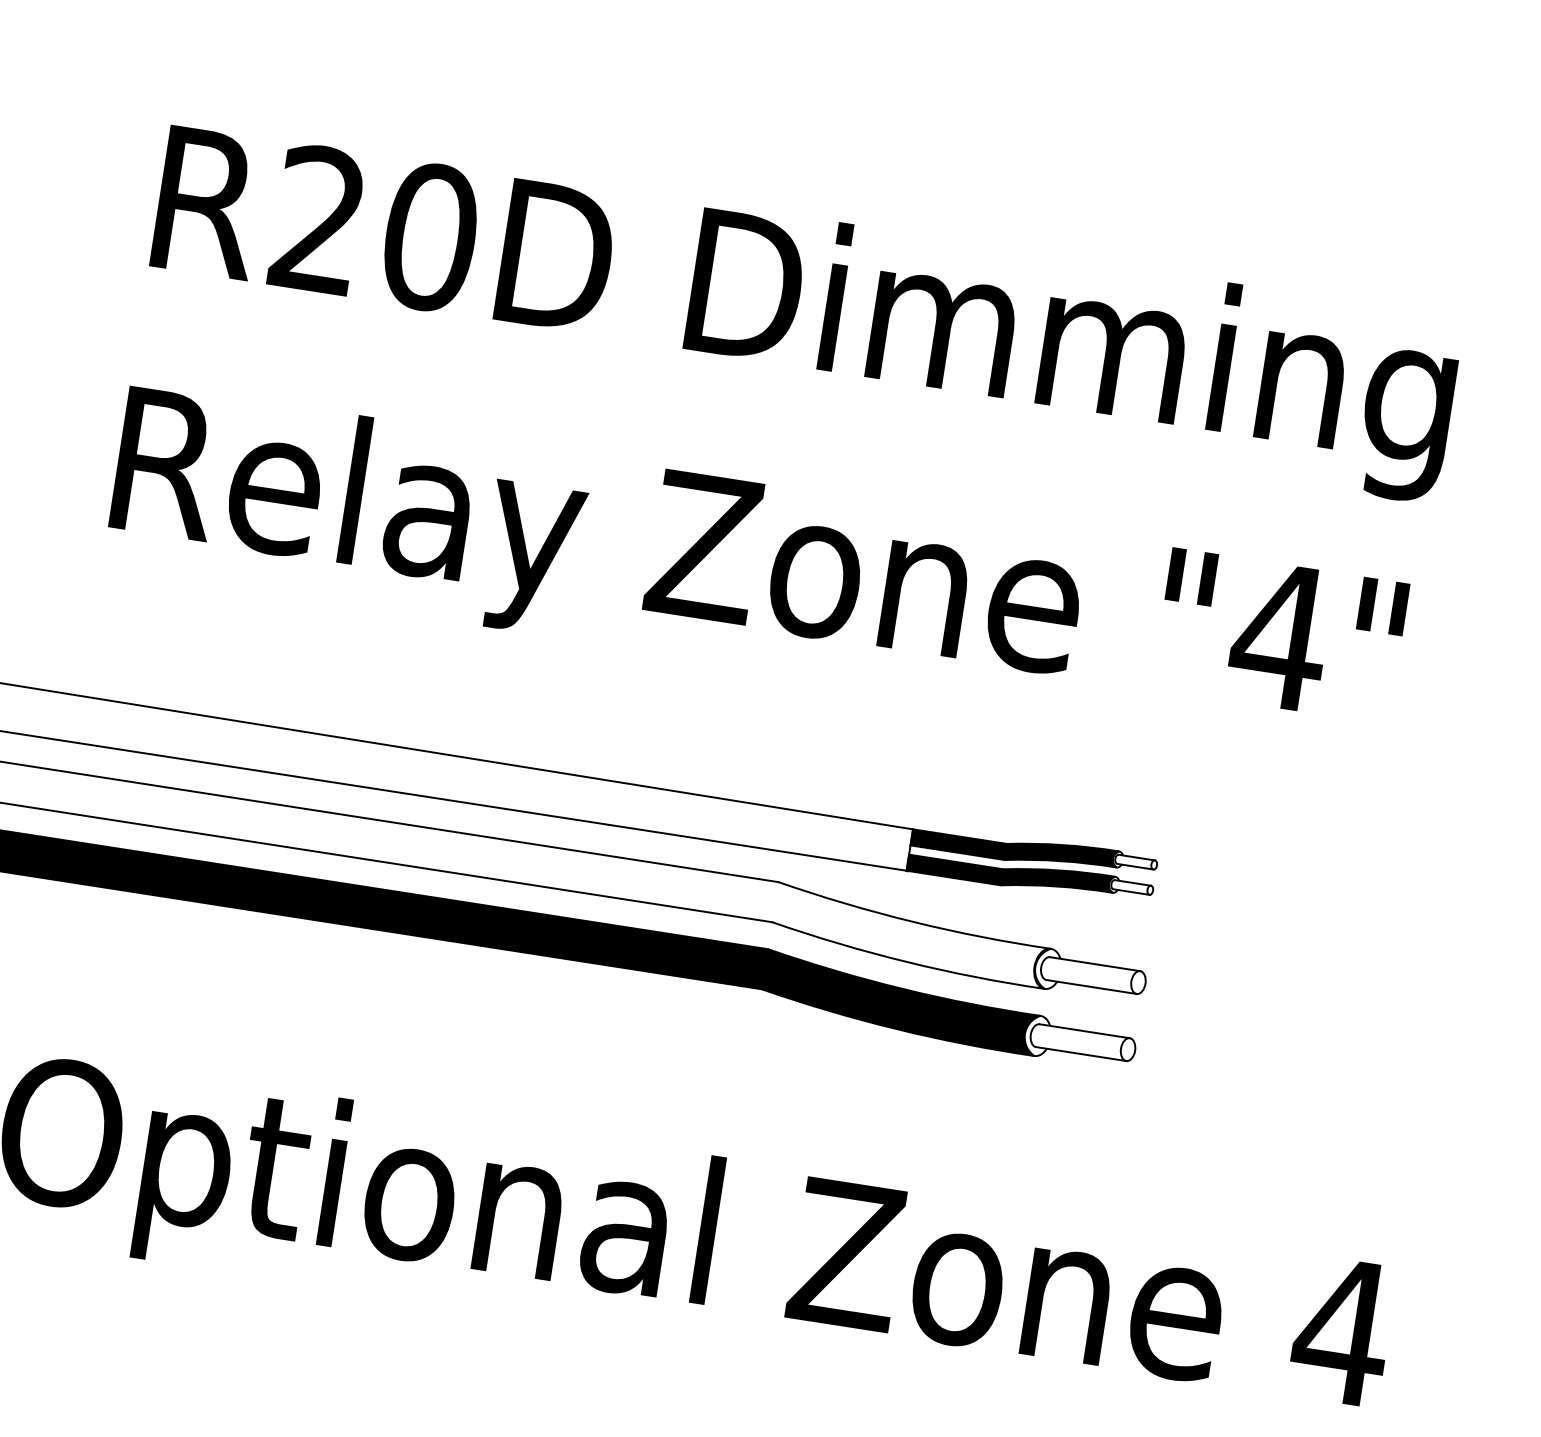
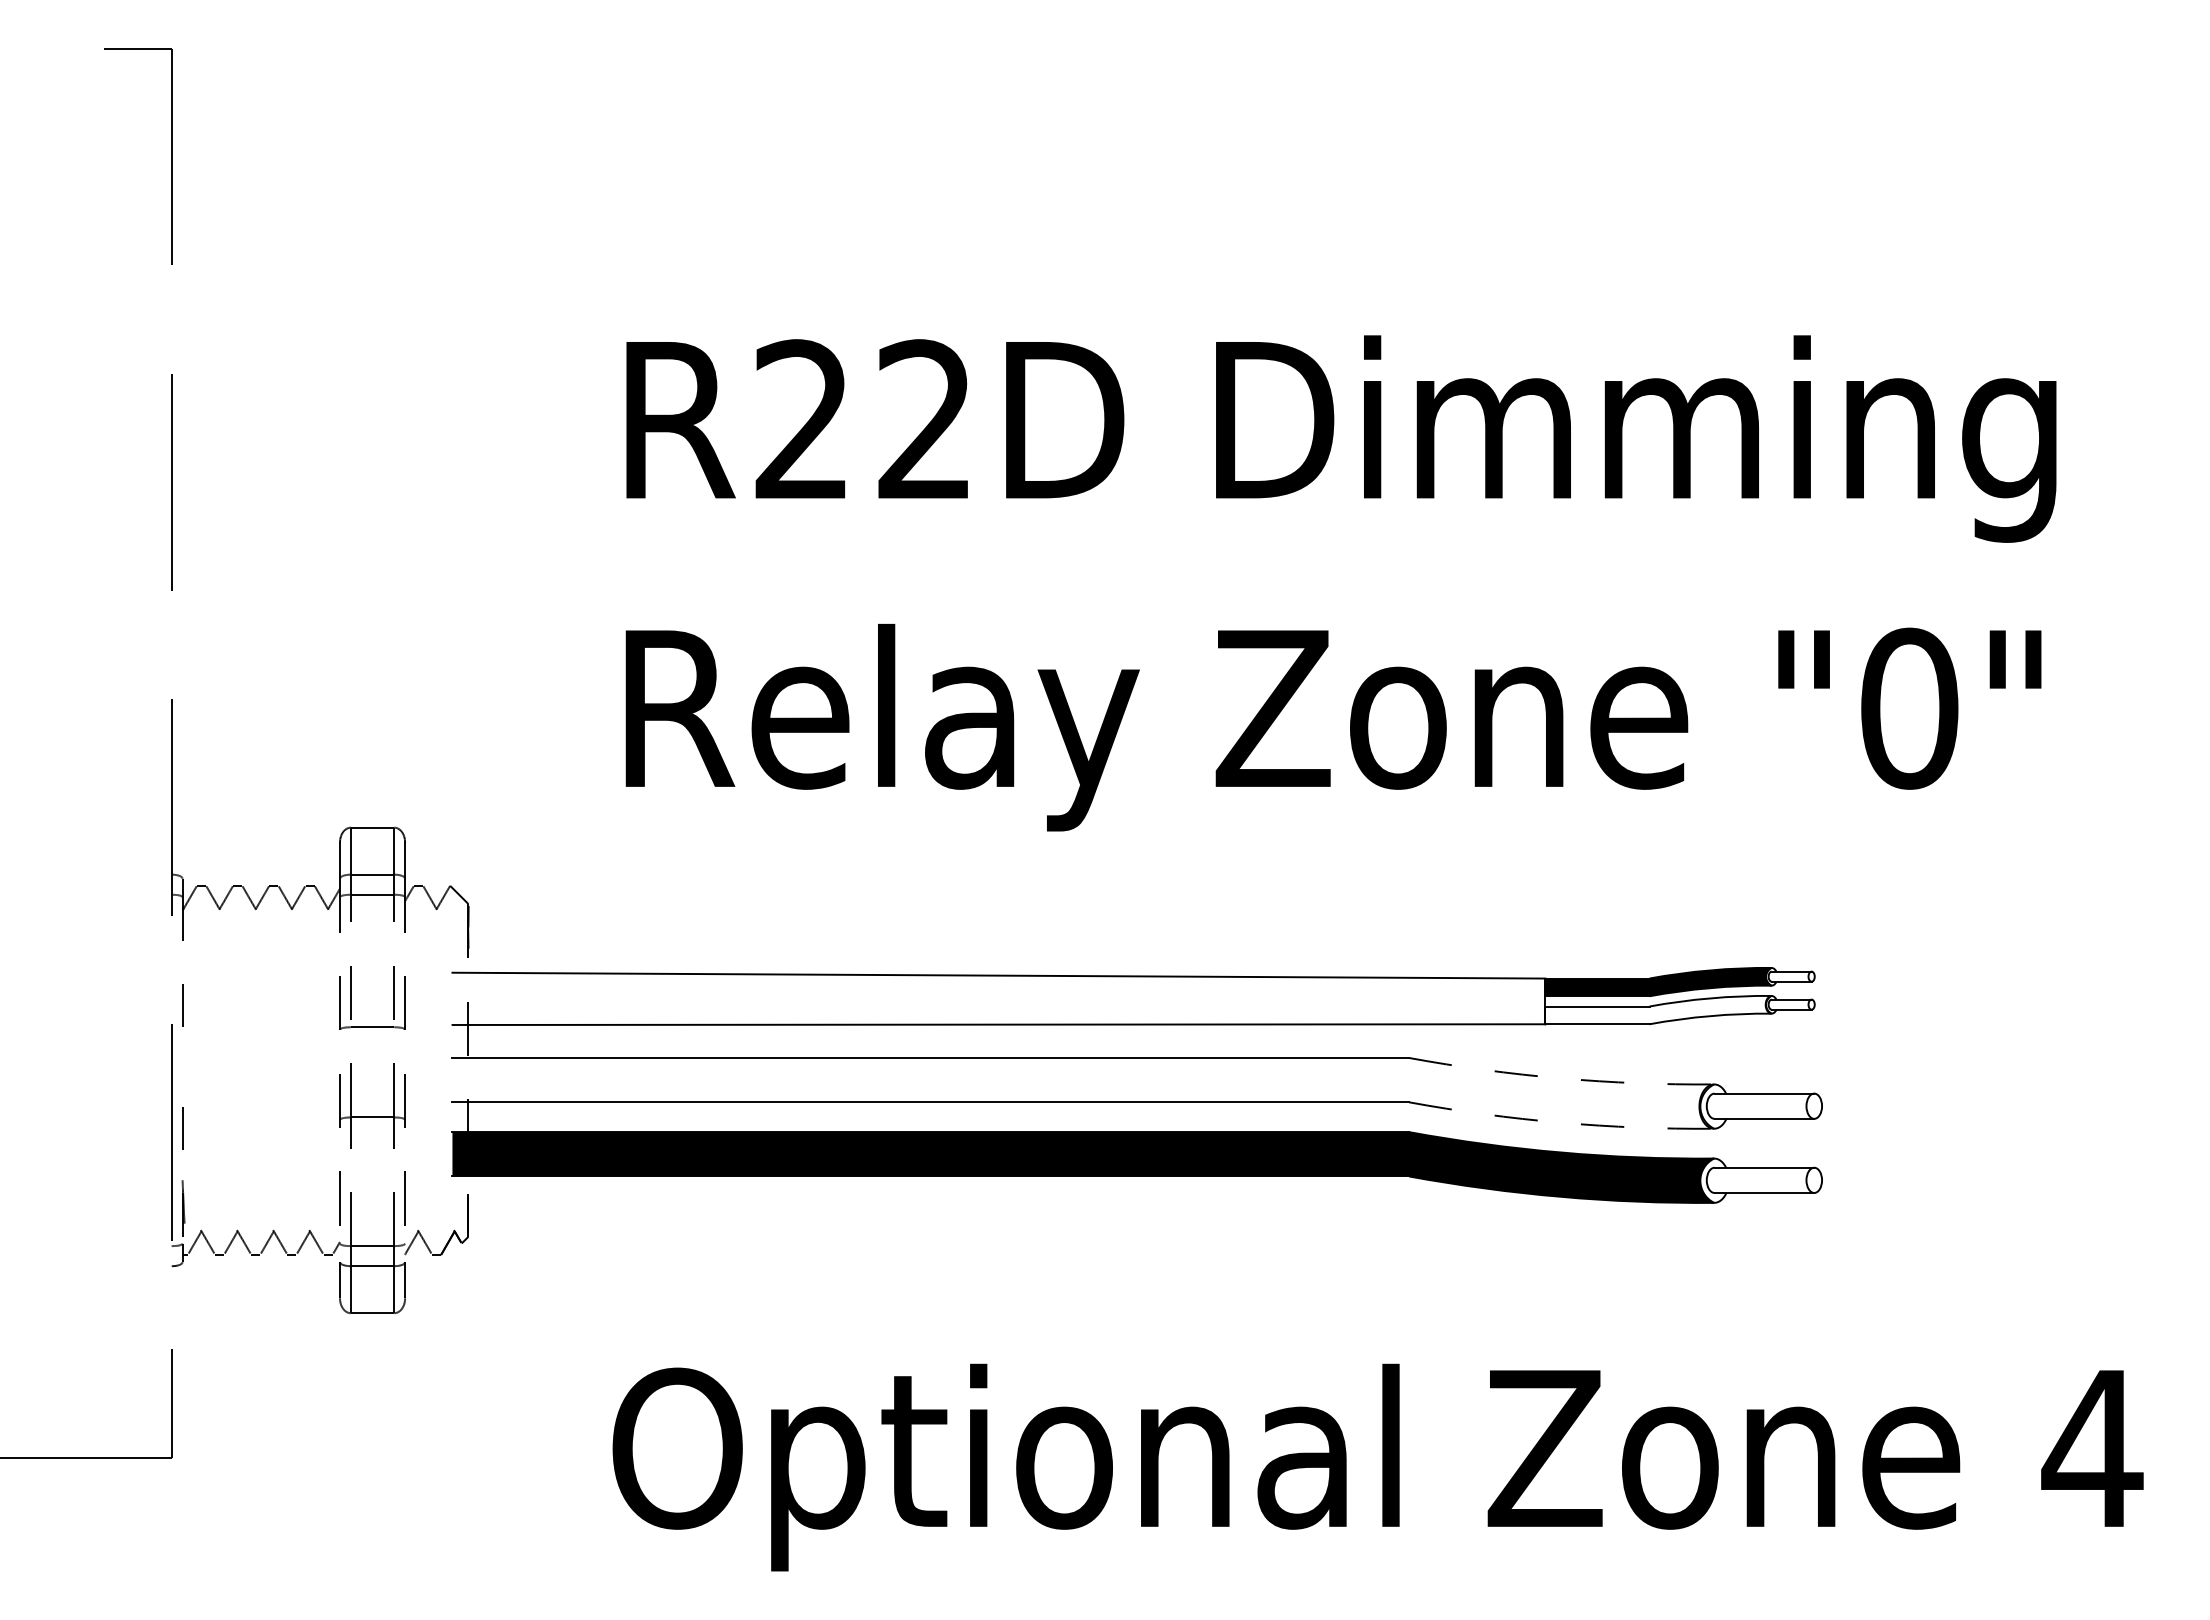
text: (430, 237) -> (925, 420), R20D -> R22D
text: (1280, 636) -> (1909, 708), "4" -> "0"
fill: (1011, 873) -> (1658, 1009), removed
arc: (912, 921) -> (1560, 1078), solid -> dashed
arc: (906, 961) -> (1560, 1122), solid -> dashed

